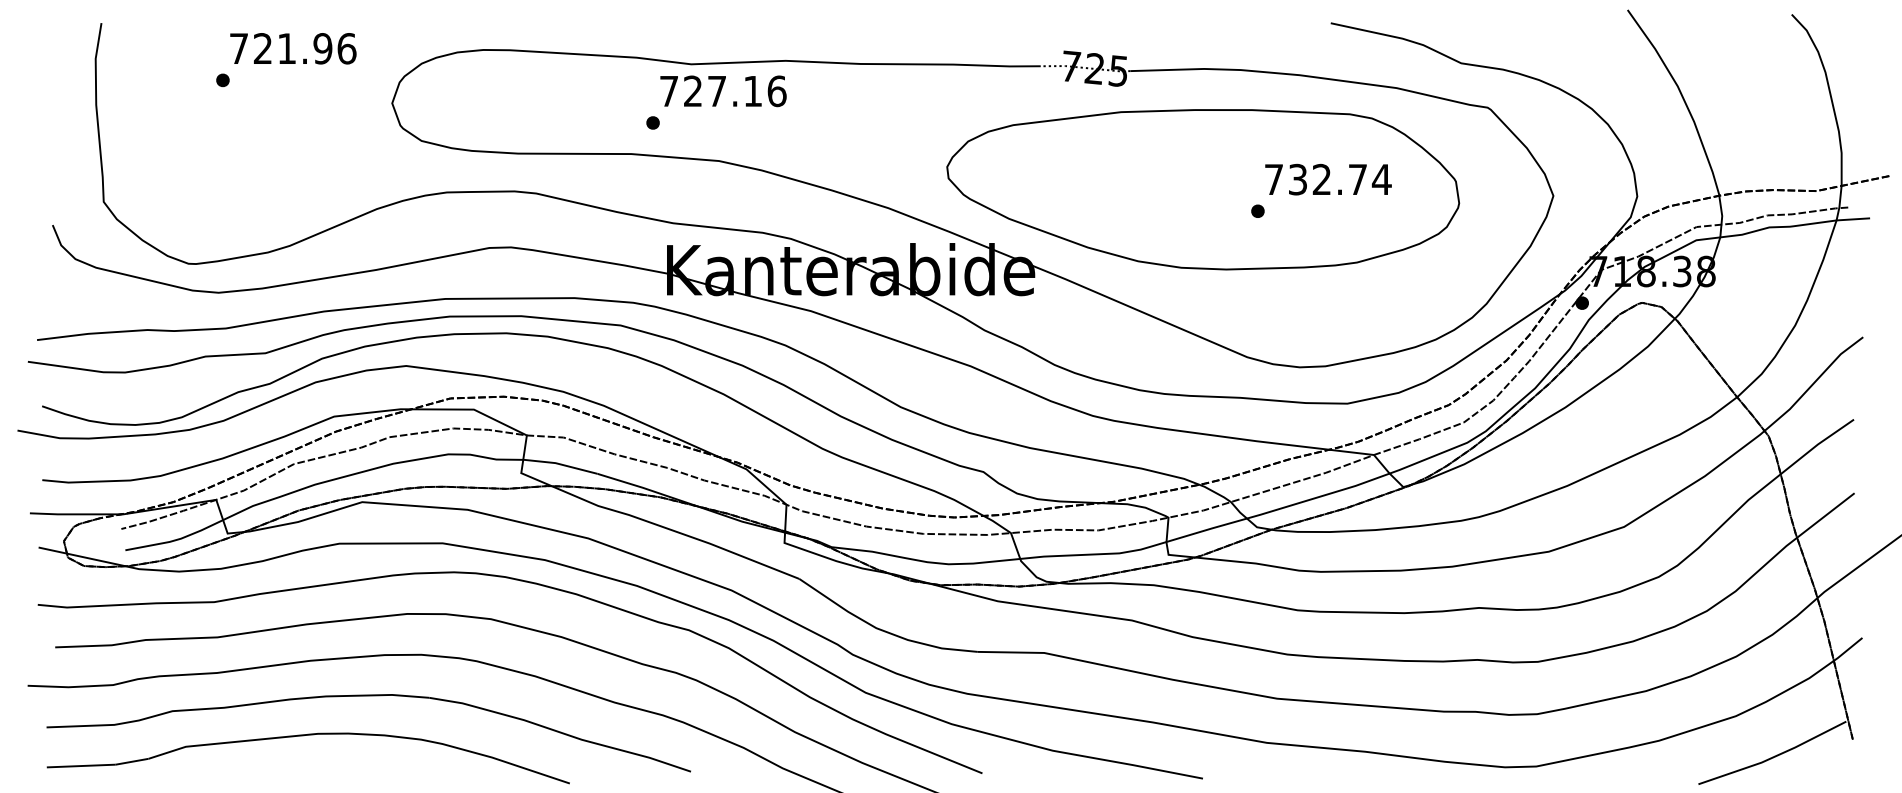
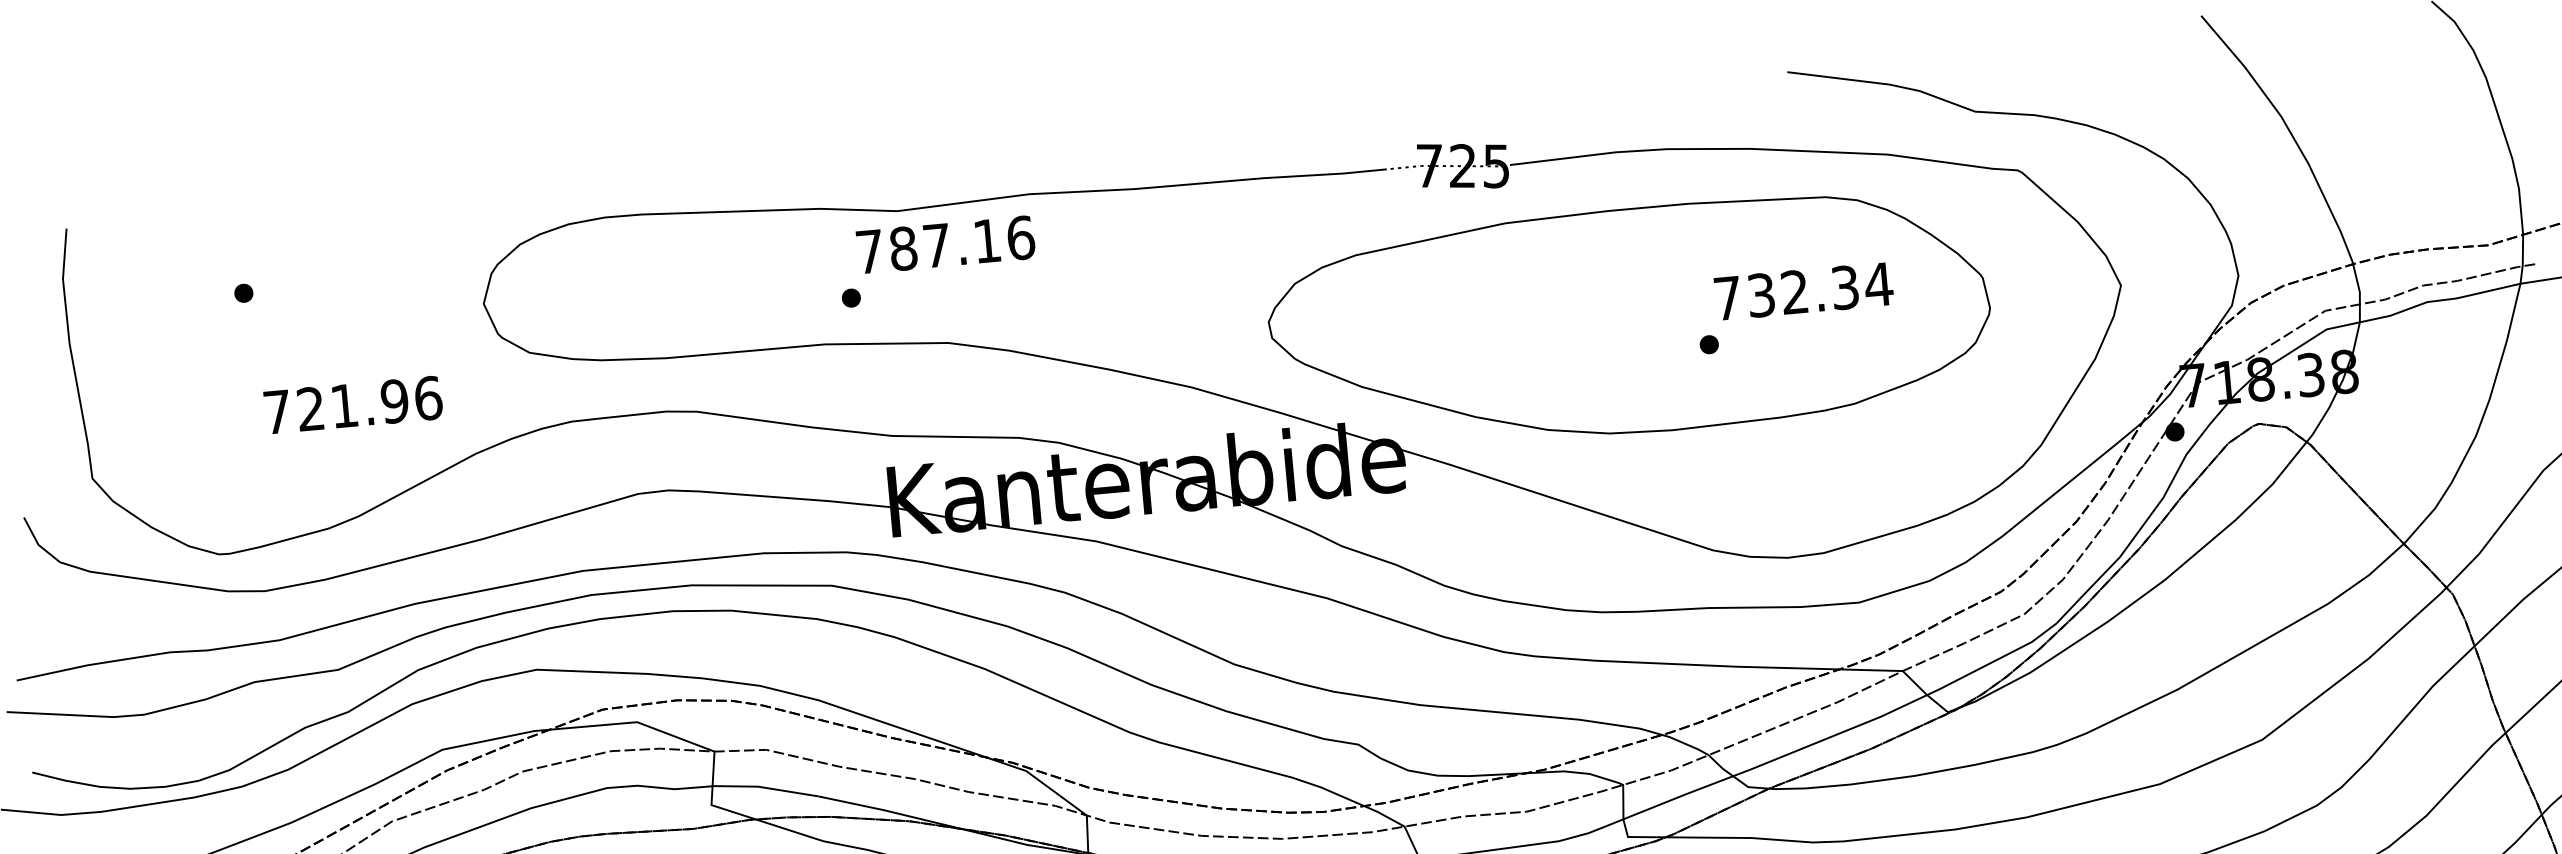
text: (293, 48) -> (353, 404), moved
text: (692, 91) -> (902, 249), 727.16 -> 787.16
text: (1357, 179) -> (1844, 287), 732.74 -> 732.34

